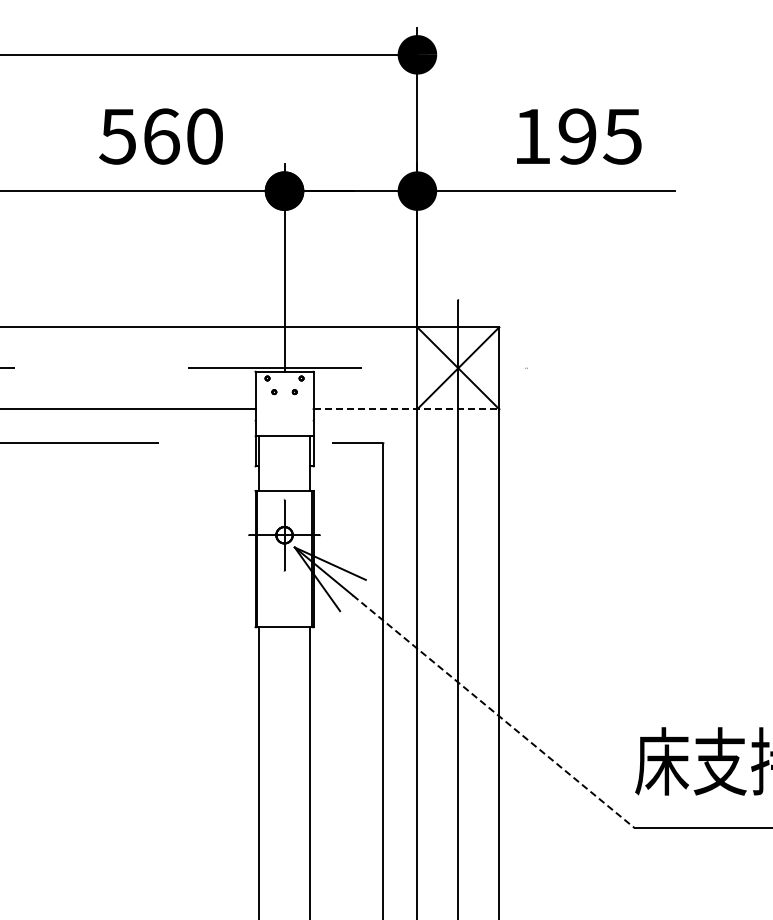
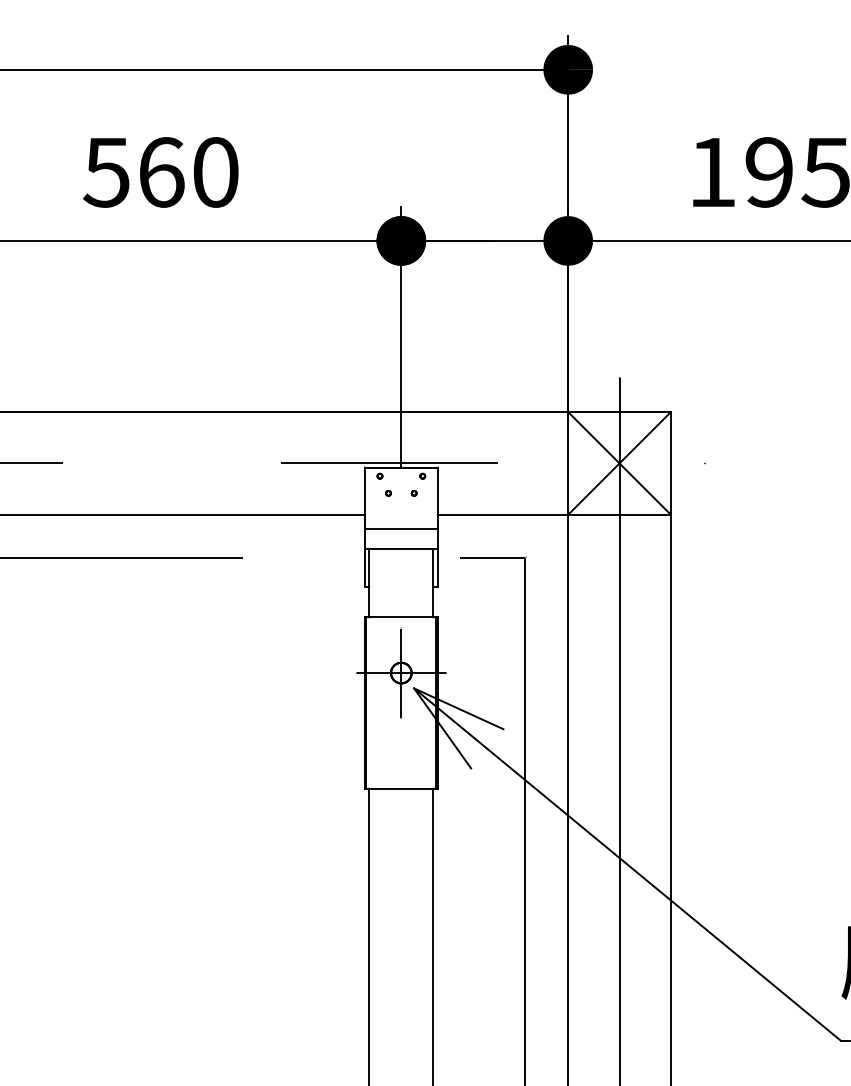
text: (160, 136) -> (160, 172), moved
line: (406, 409) -> (554, 515), dashed -> solid
line: (284, 420) -> (401, 528), added
line: (493, 711) -> (663, 894), dashed -> solid

